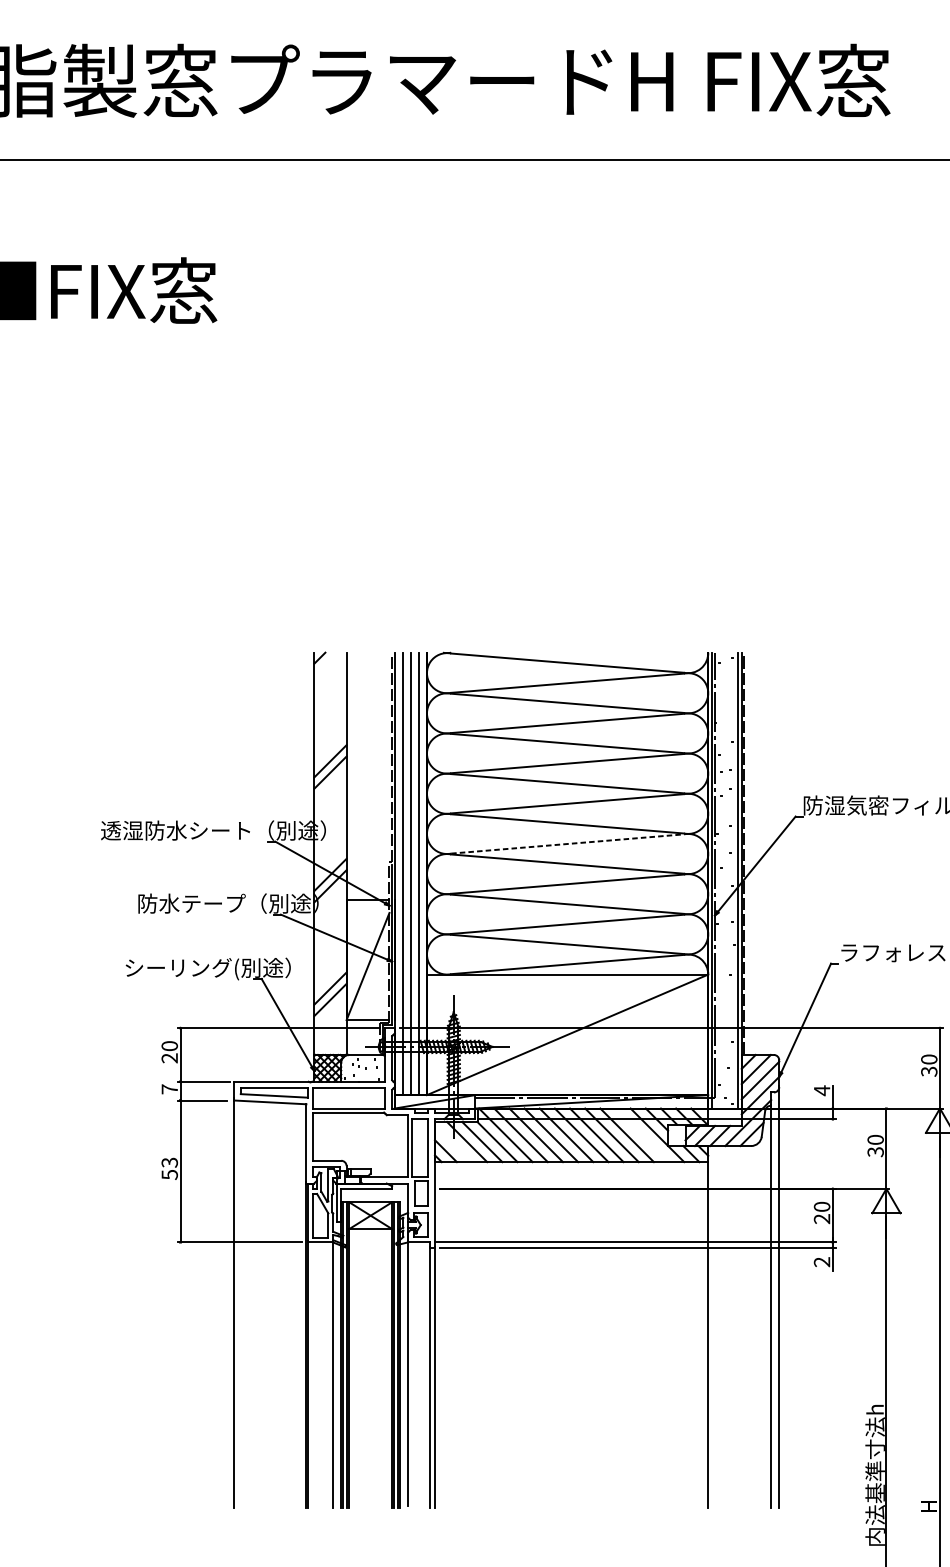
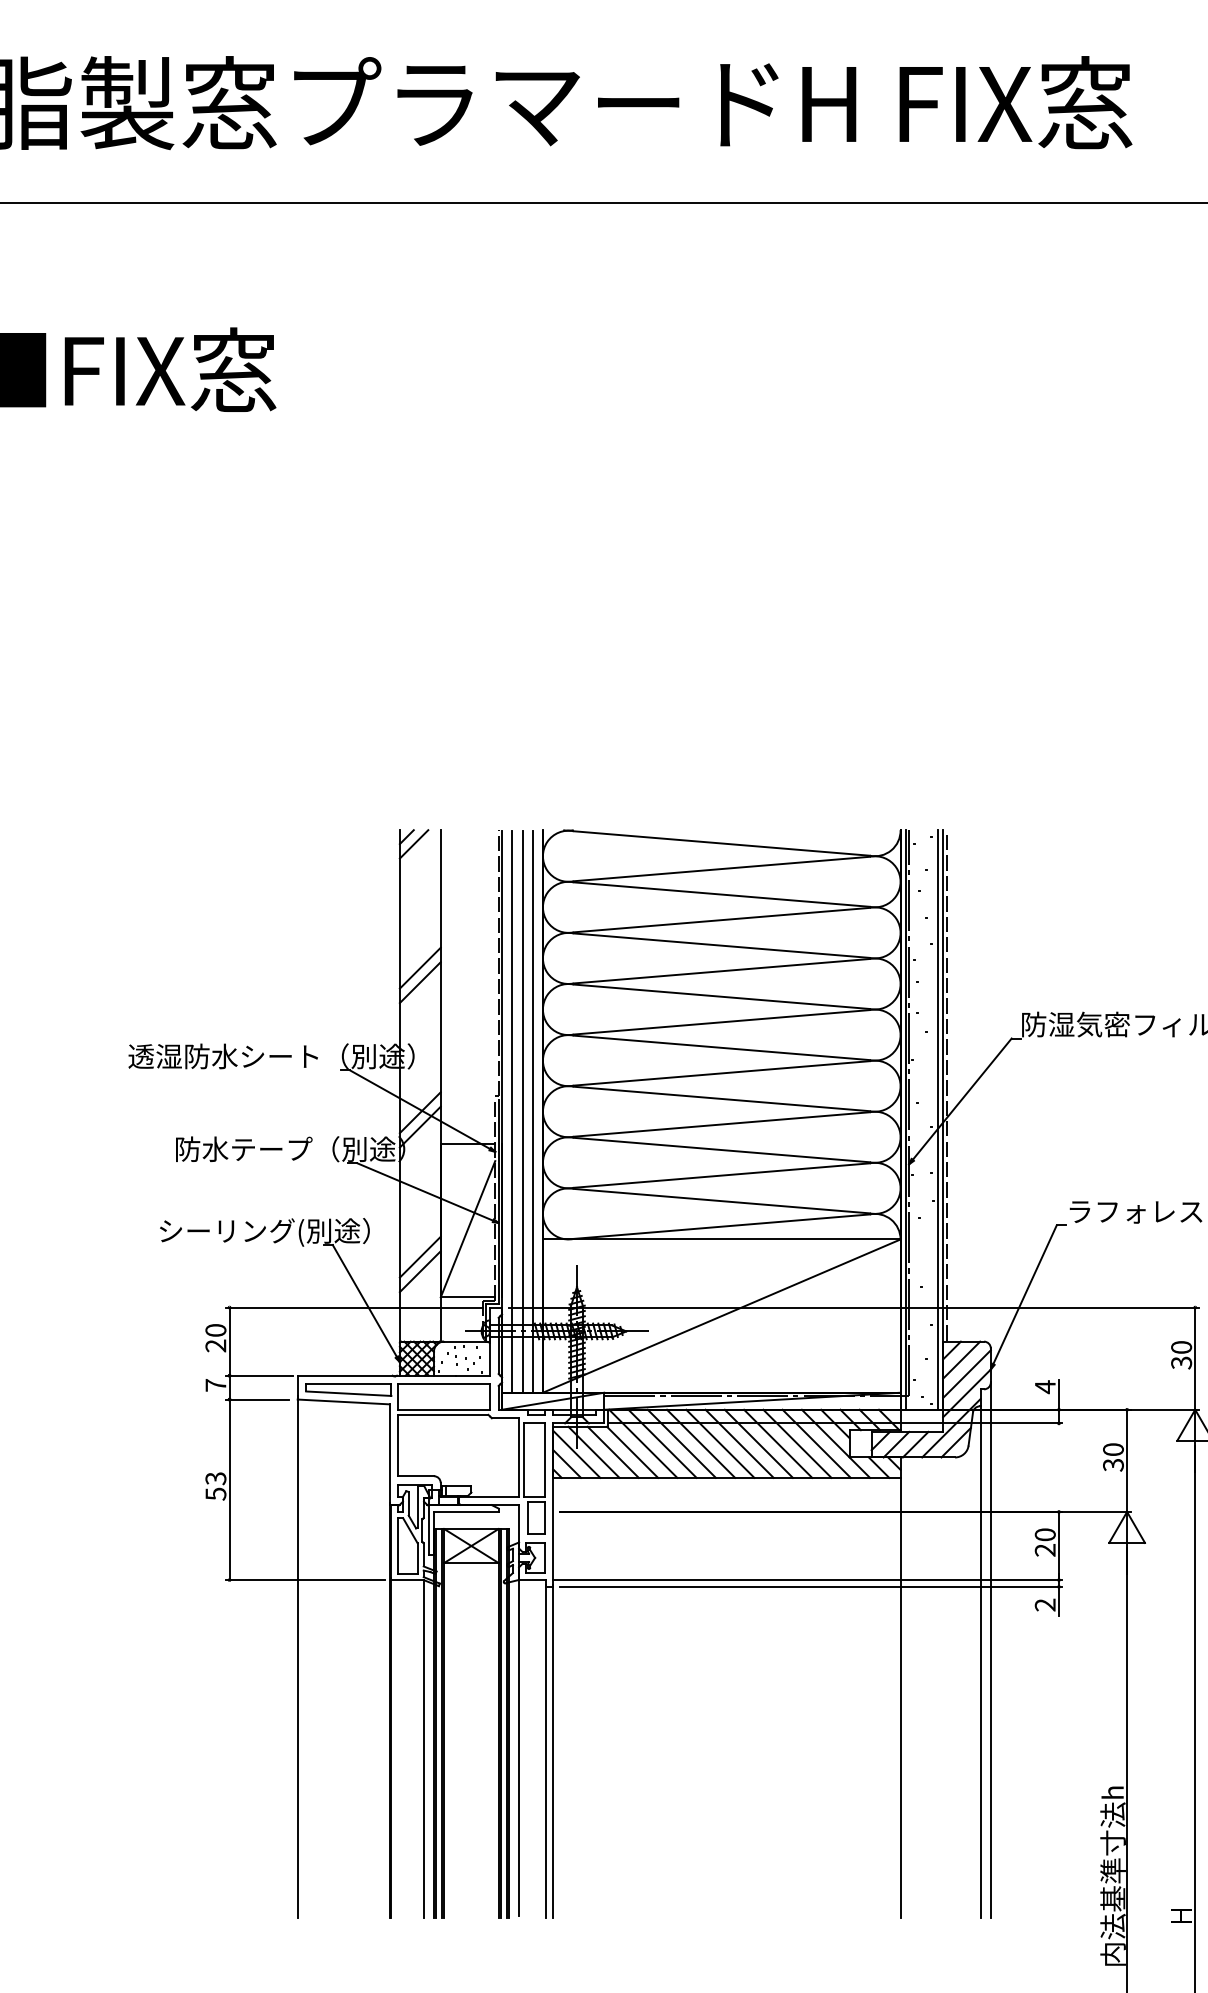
line: (325, 663) -> (413, 844), added
line: (567, 844) -> (721, 1073), dashed -> solid
line: (642, 1135) -> (816, 1443), added
line: (453, 1142) -> (576, 1453), added

